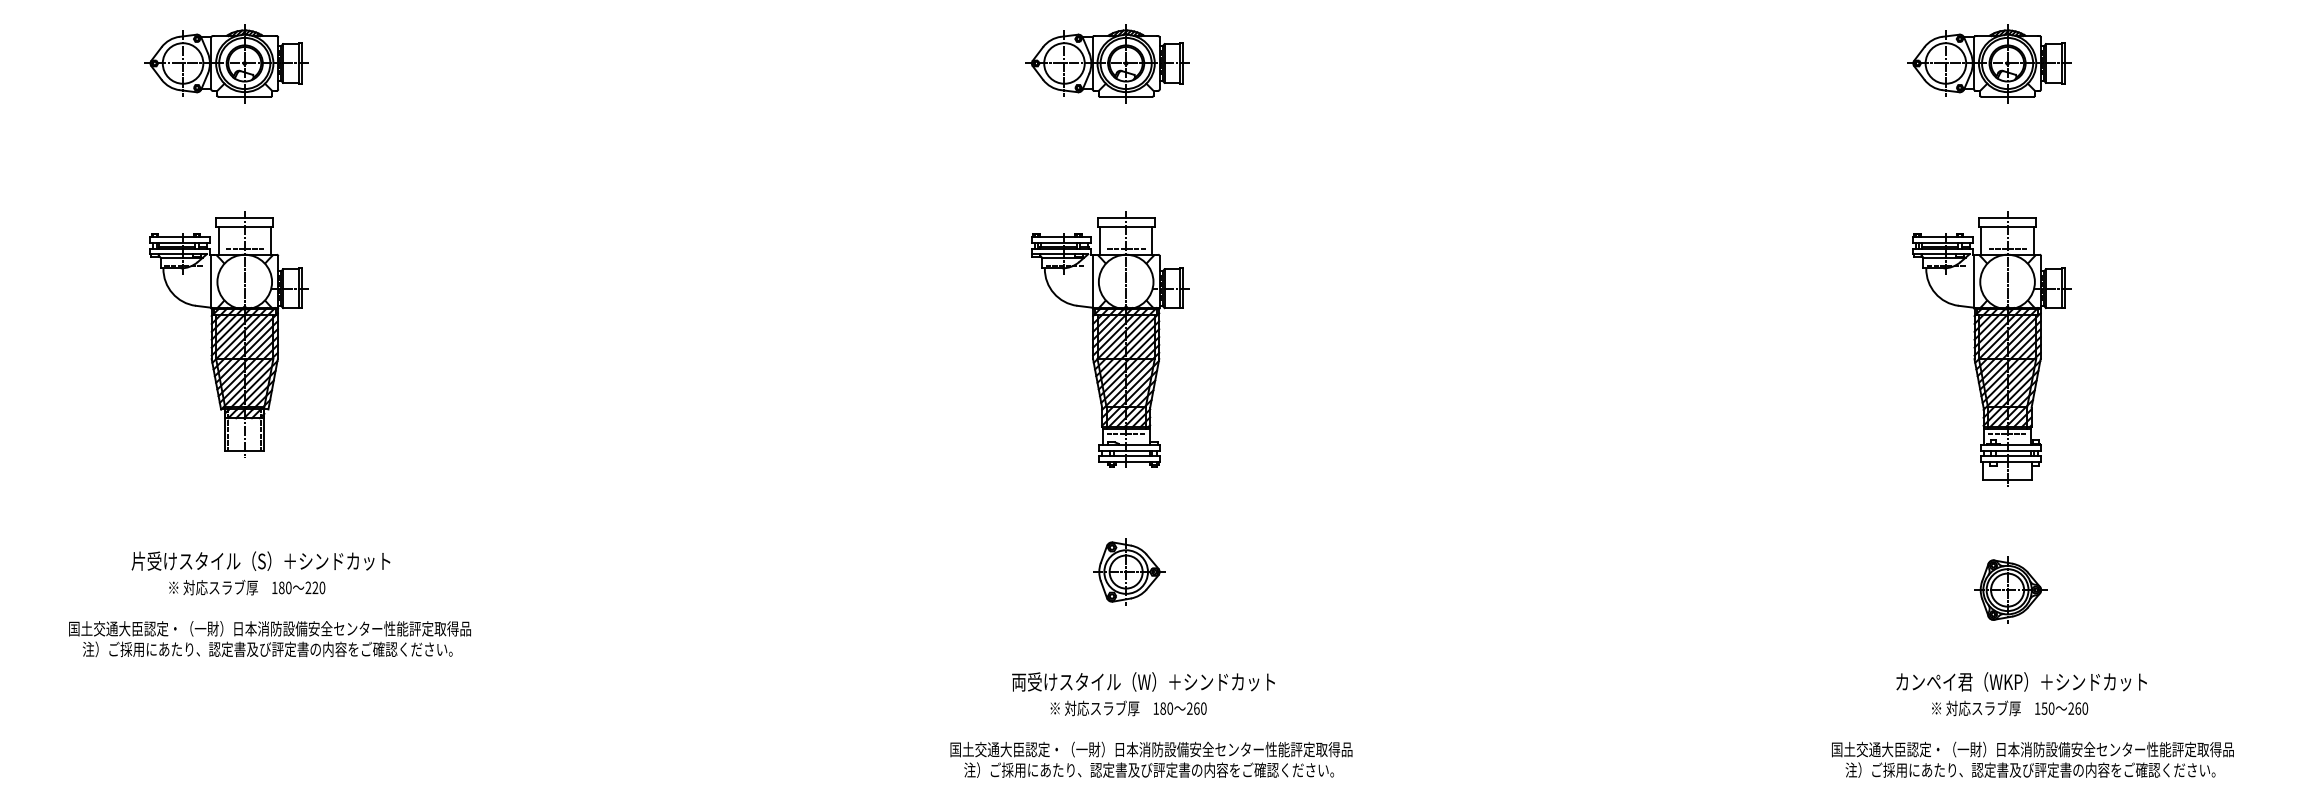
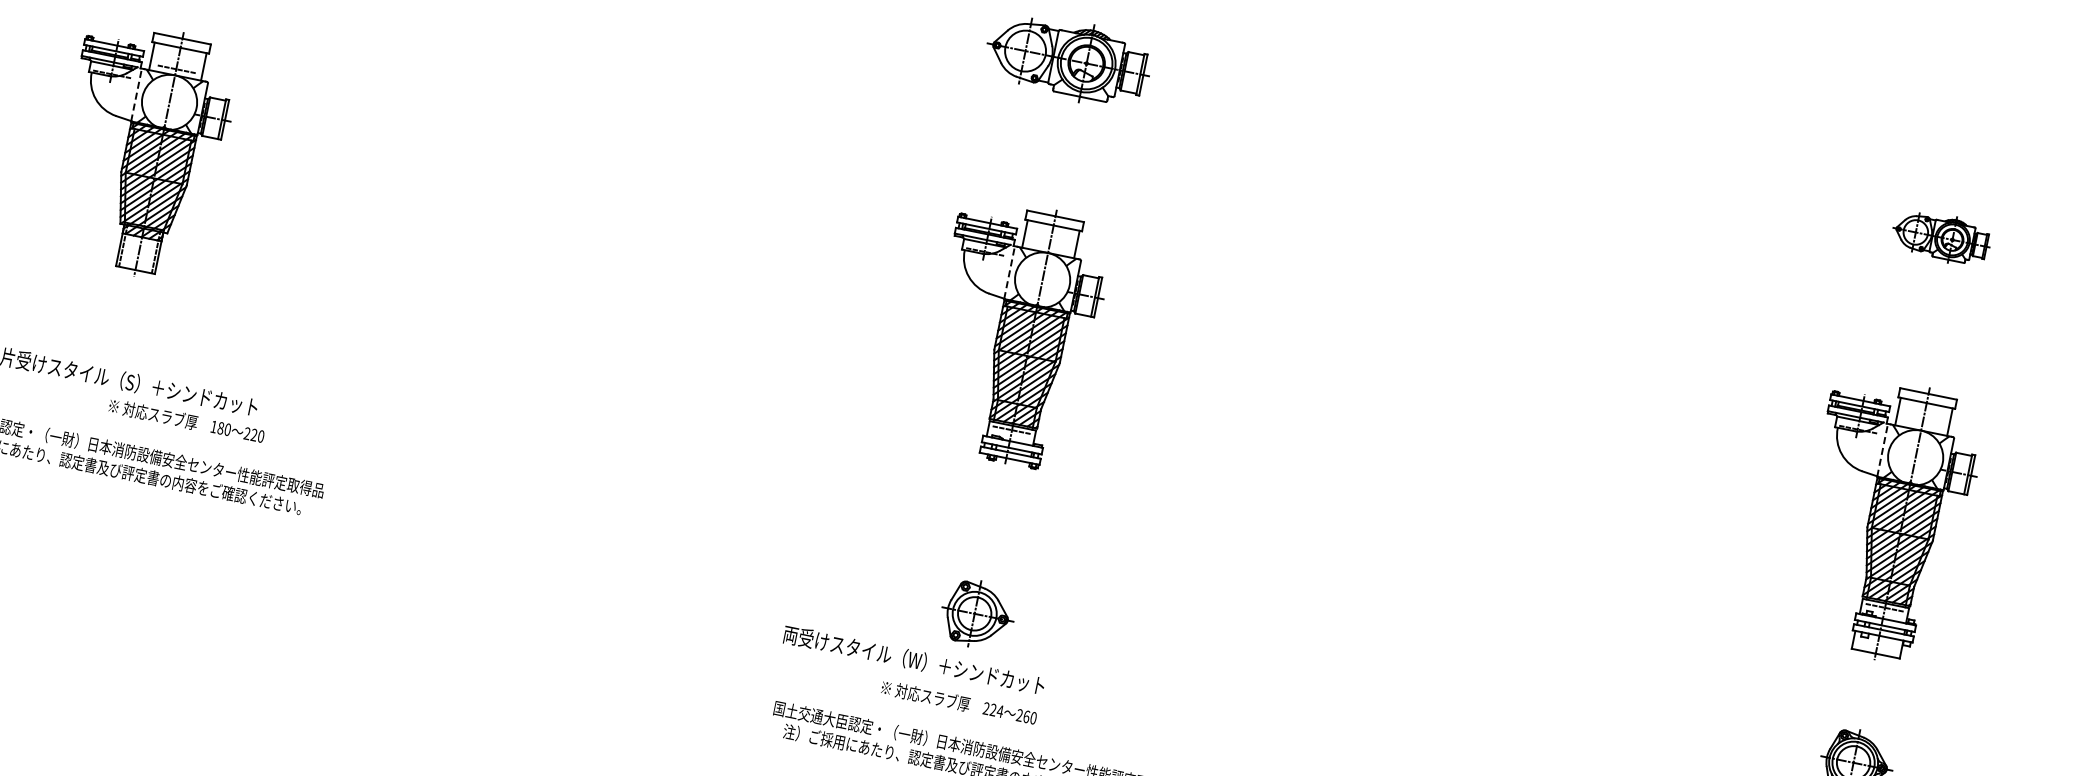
part: (1989, 63) -> (1941, 237), size x0.6
line: (1125, 248) -> (1048, 246), removed
line: (2007, 248) -> (1922, 424), removed
line: (211, 281) -> (136, 95), solid -> dashed
line: (1092, 281) -> (1009, 272), solid -> dashed
line: (1974, 281) -> (1883, 450), solid -> dashed
part: (1129, 571) -> (978, 613), moved
text: (247, 587) -> (186, 421), moved
text: (1143, 681) -> (914, 659), moved
text: (1163, 708) -> (993, 709), 180 -> 224

